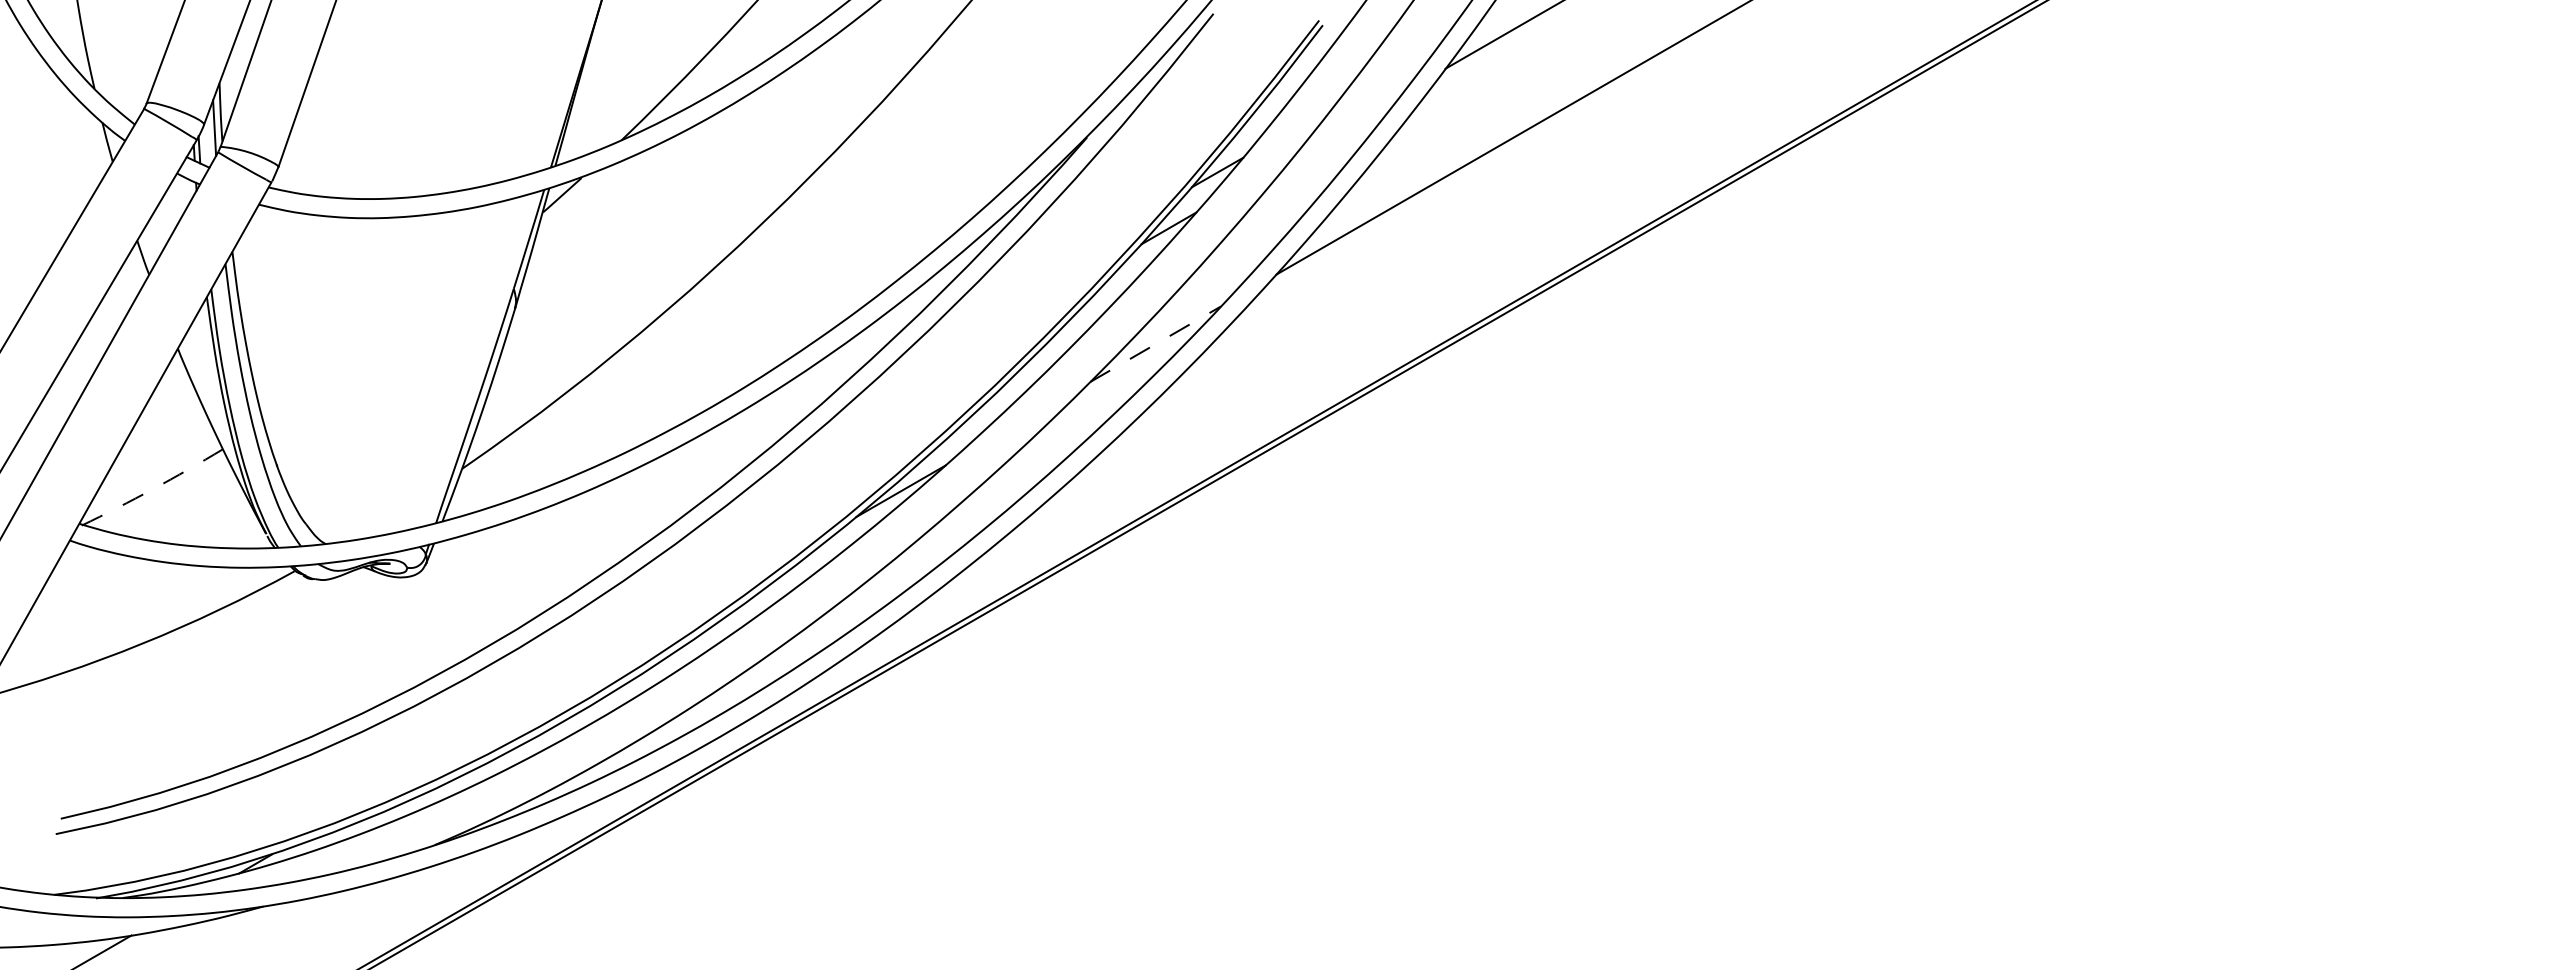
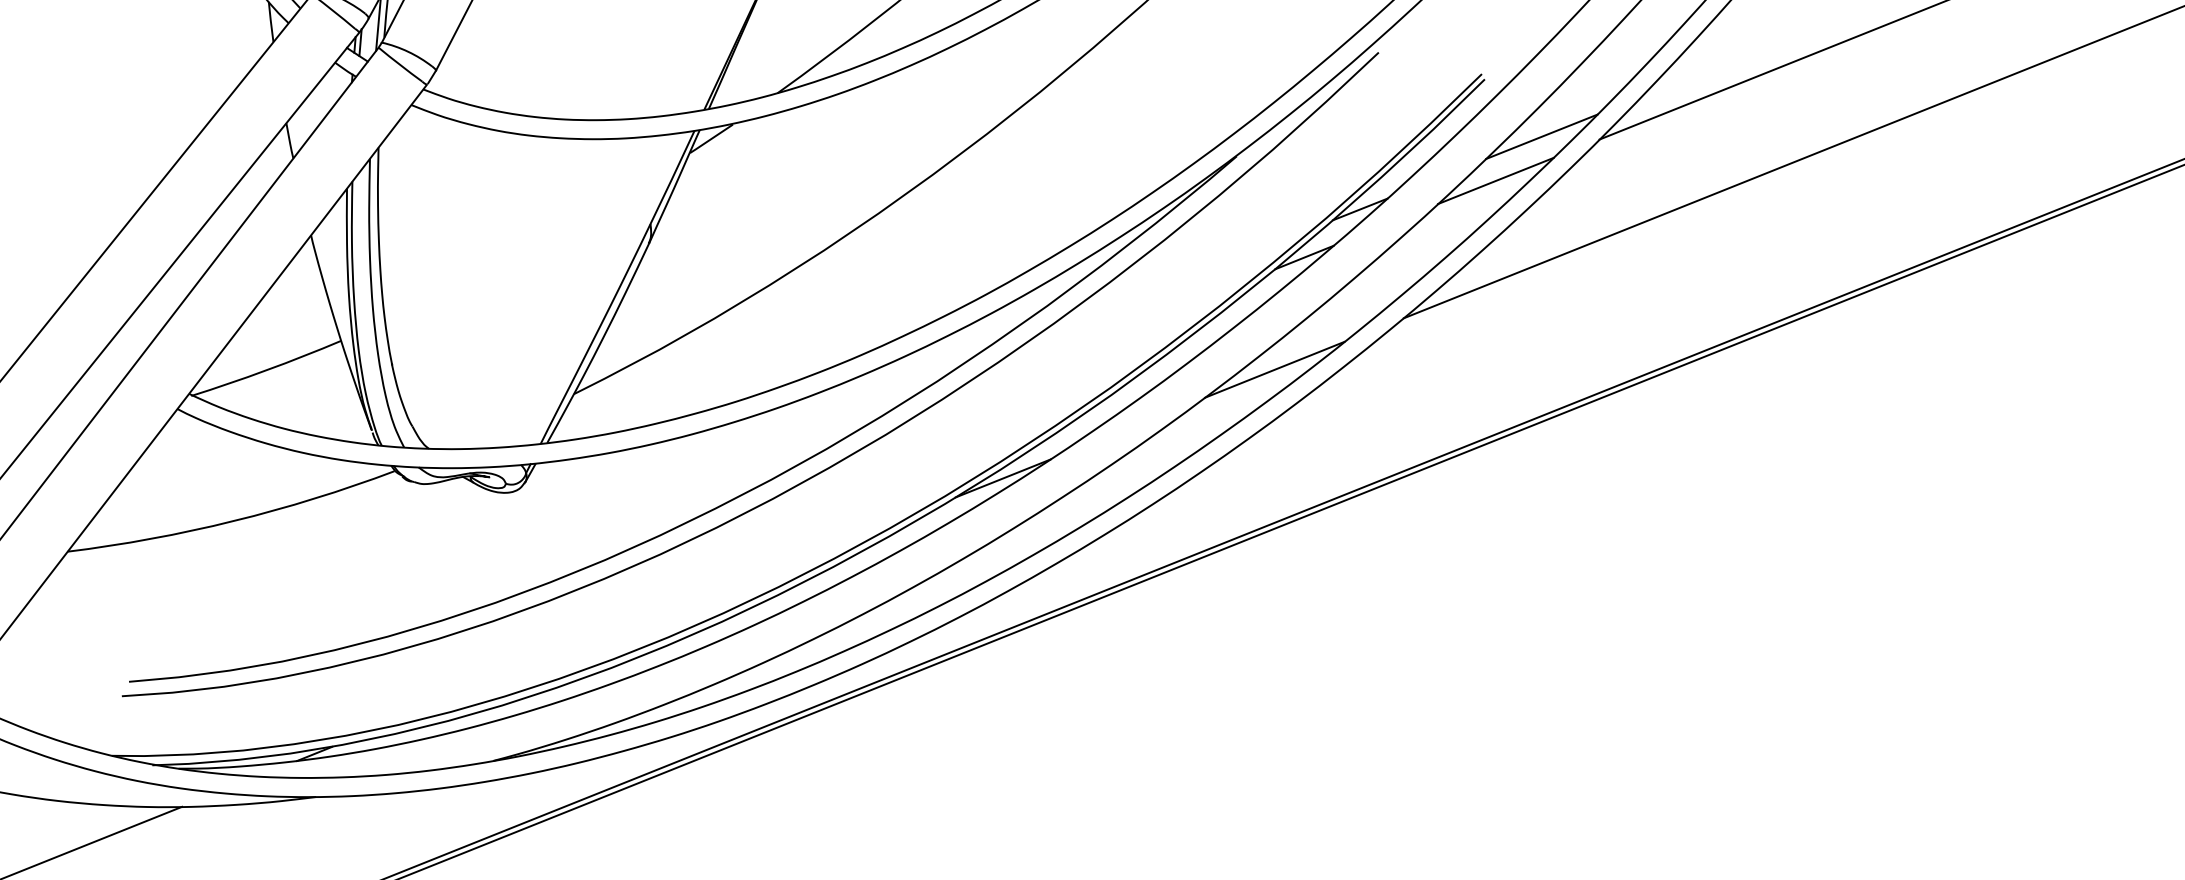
line: (1387, 74) -> (1541, 137), added
line: (1348, 124) -> (1495, 180), added
line: (1156, 344) -> (1275, 370), dashed -> solid
arc: (153, 489) -> (267, 370), dashed -> solid

